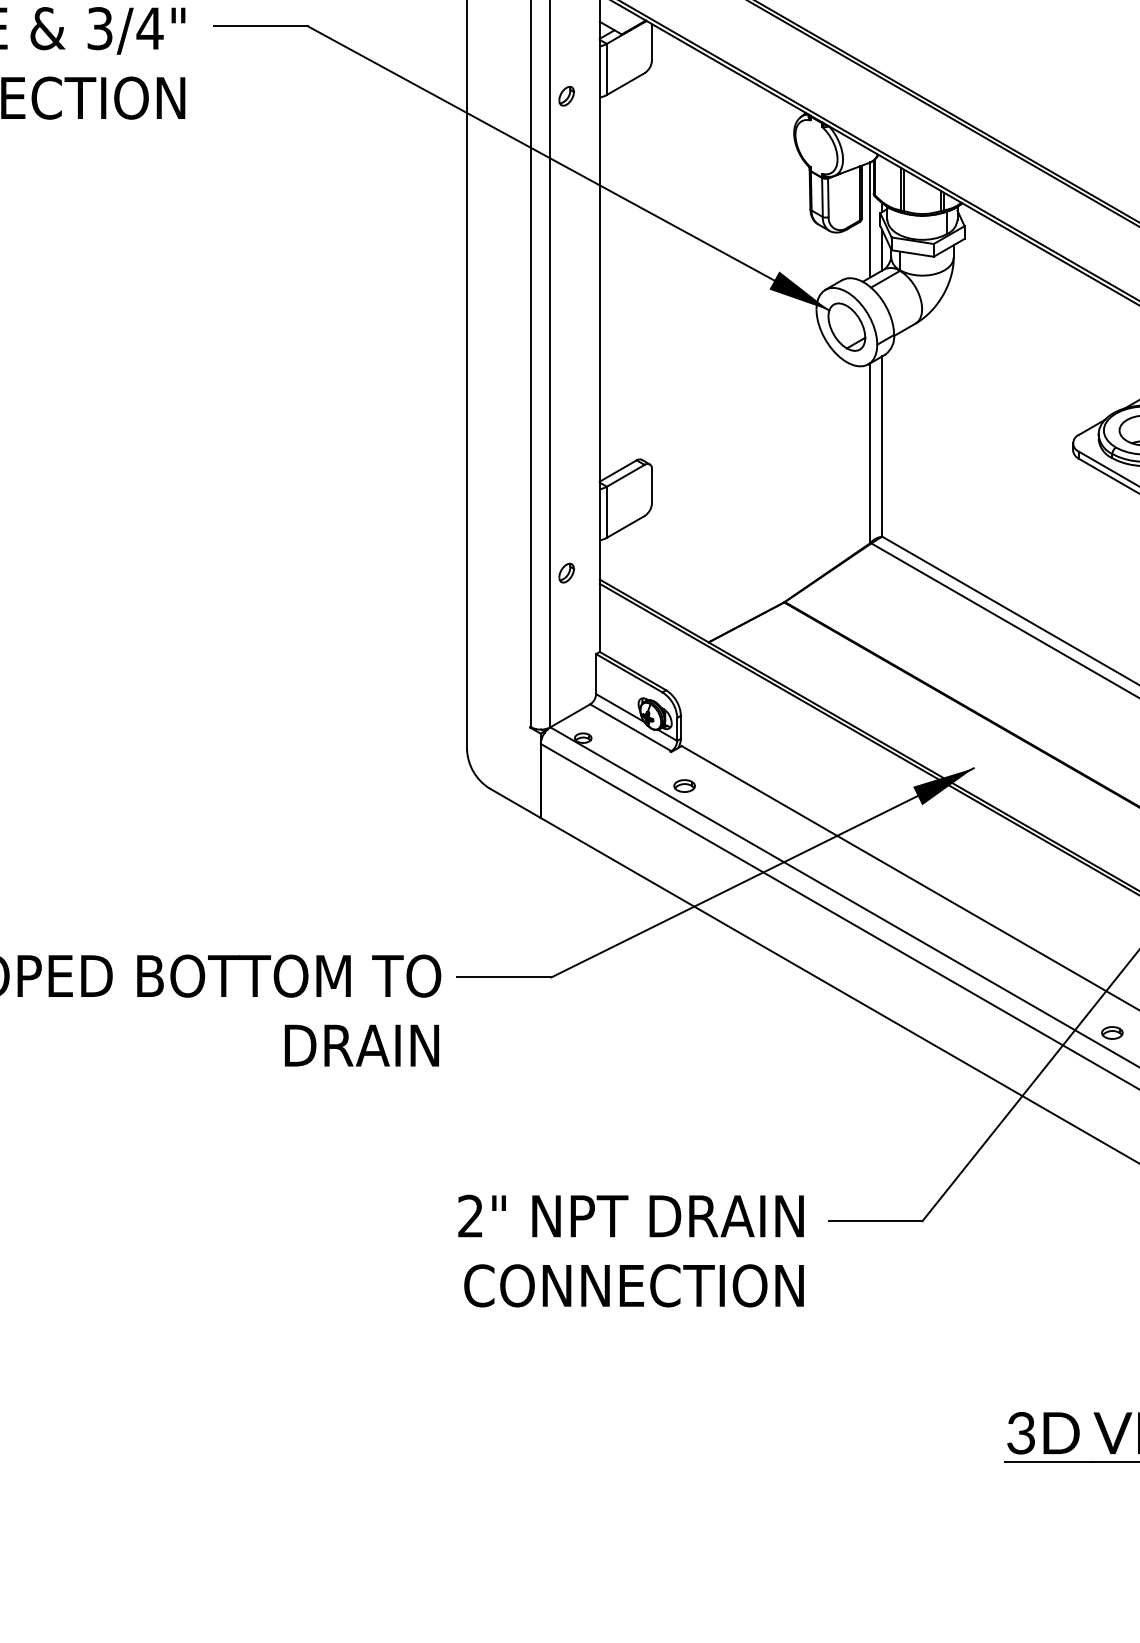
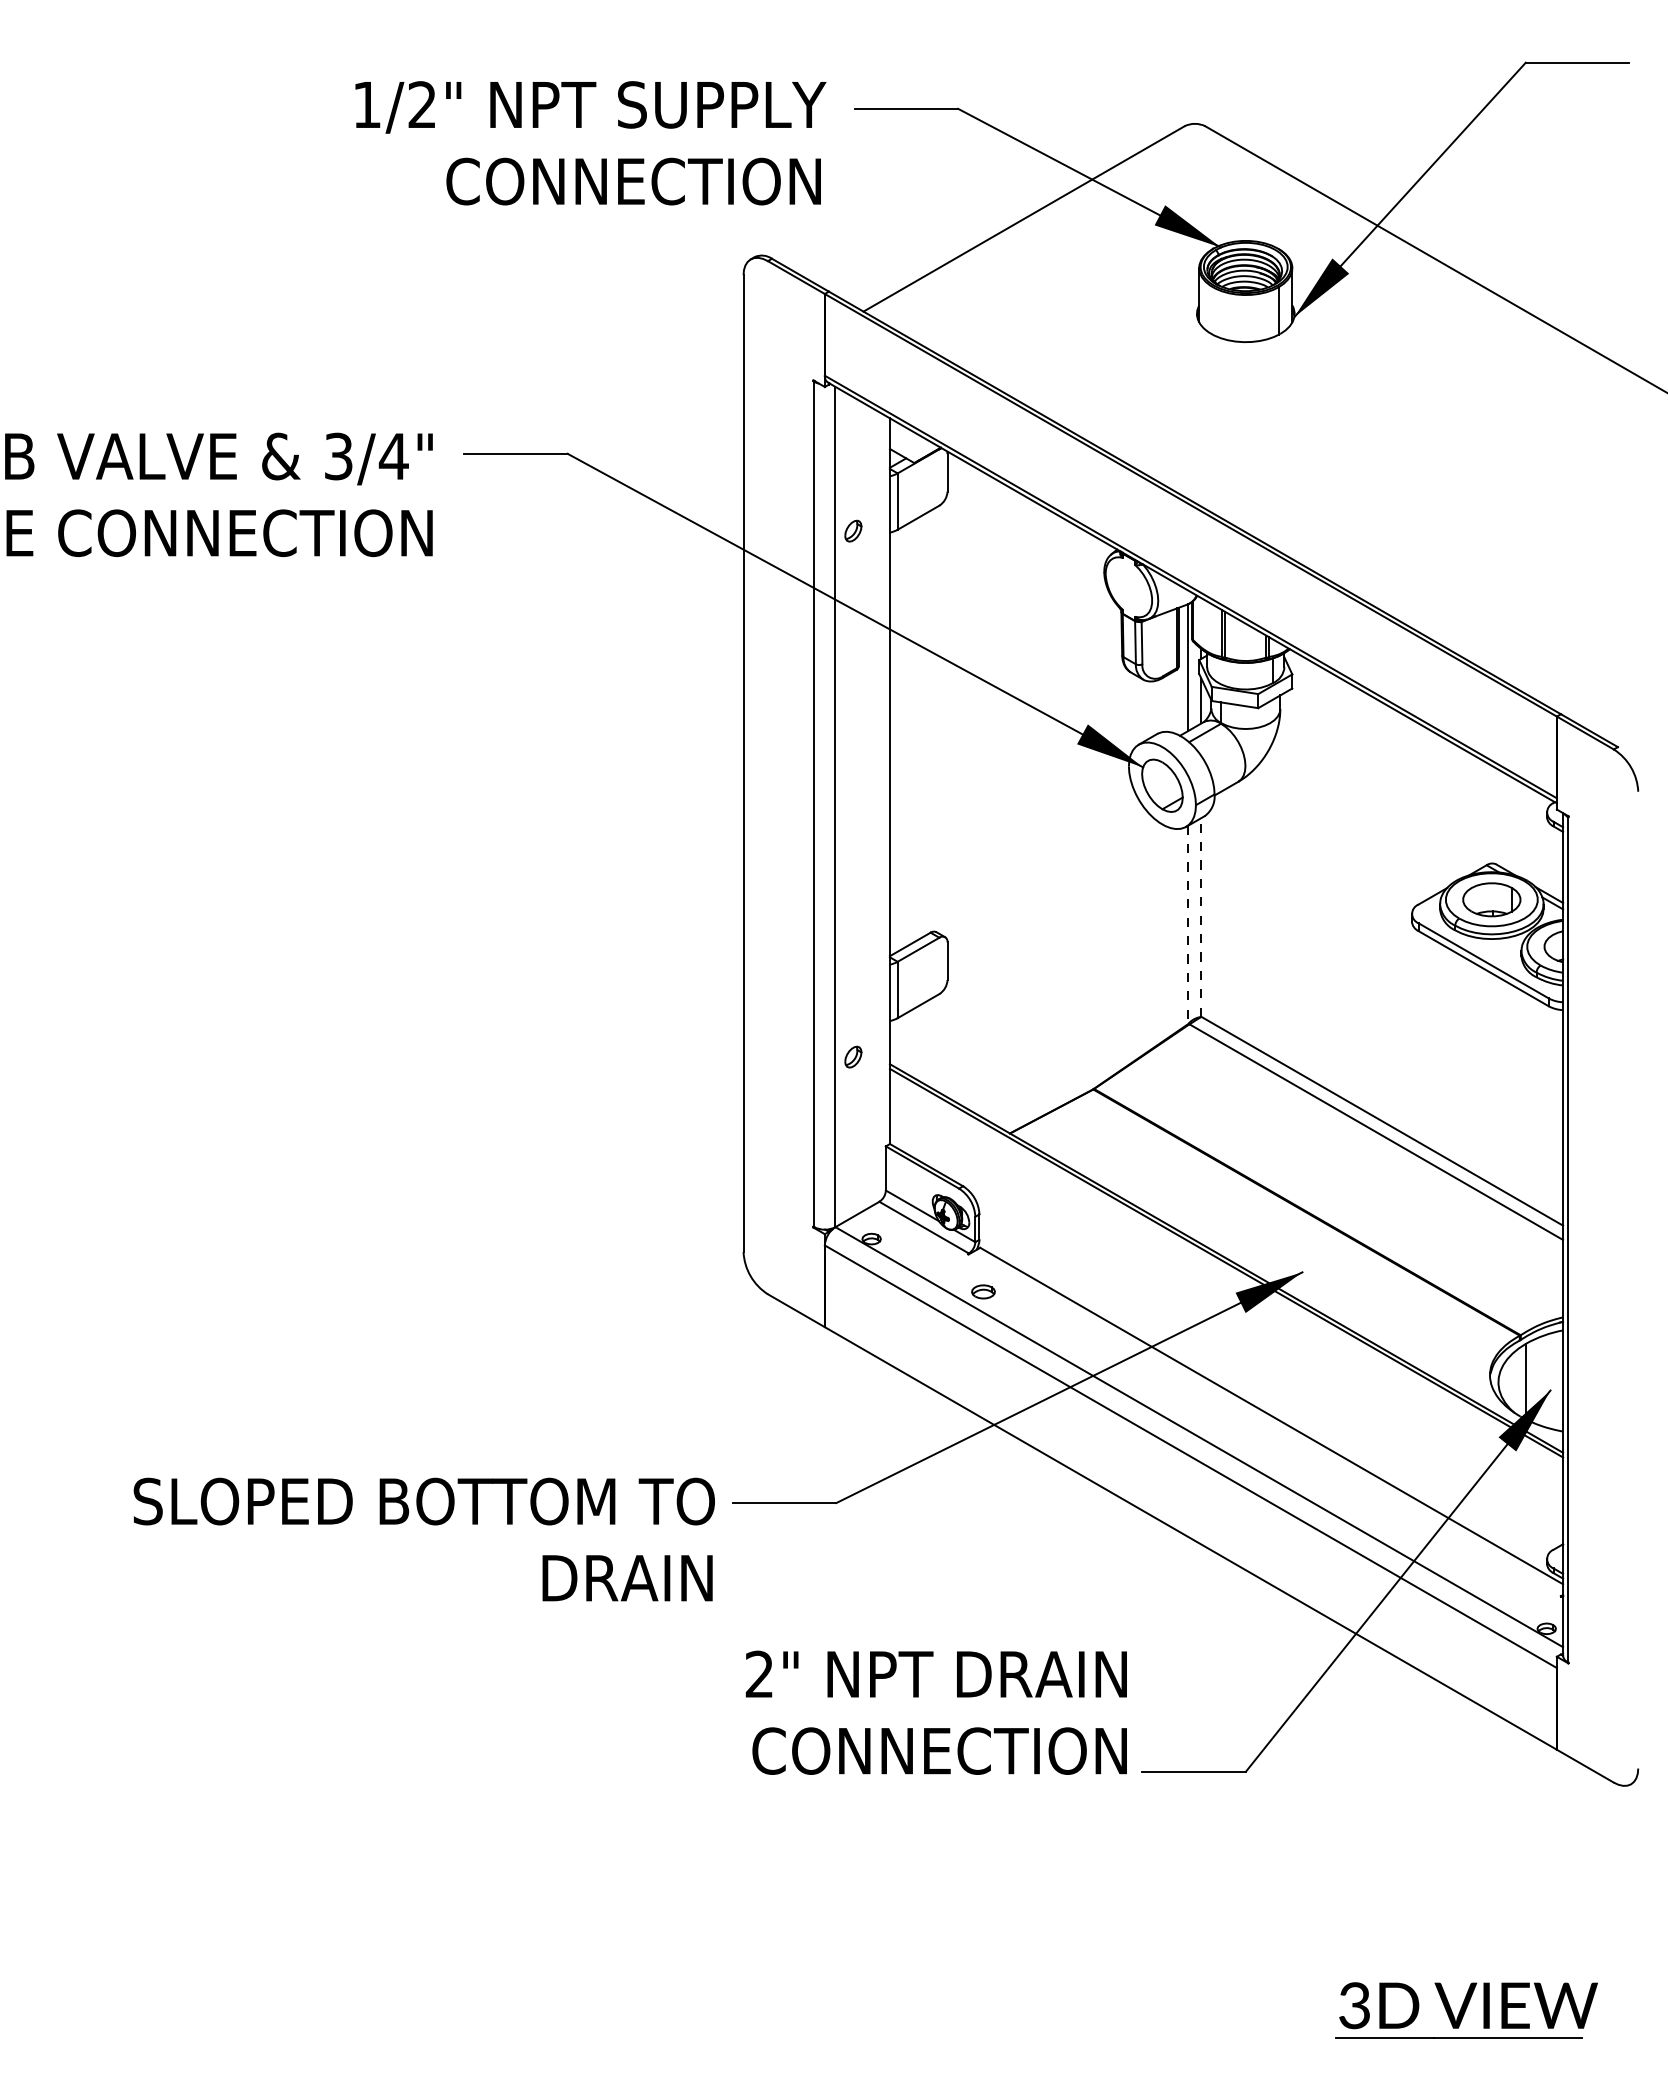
line: (882, 445) -> (1201, 916), solid -> dashed
line: (870, 453) -> (1188, 925), solid -> dashed
part: (1112, 1032) -> (1455, 1563), removed
text: (630, 1250) -> (935, 1712), moved

